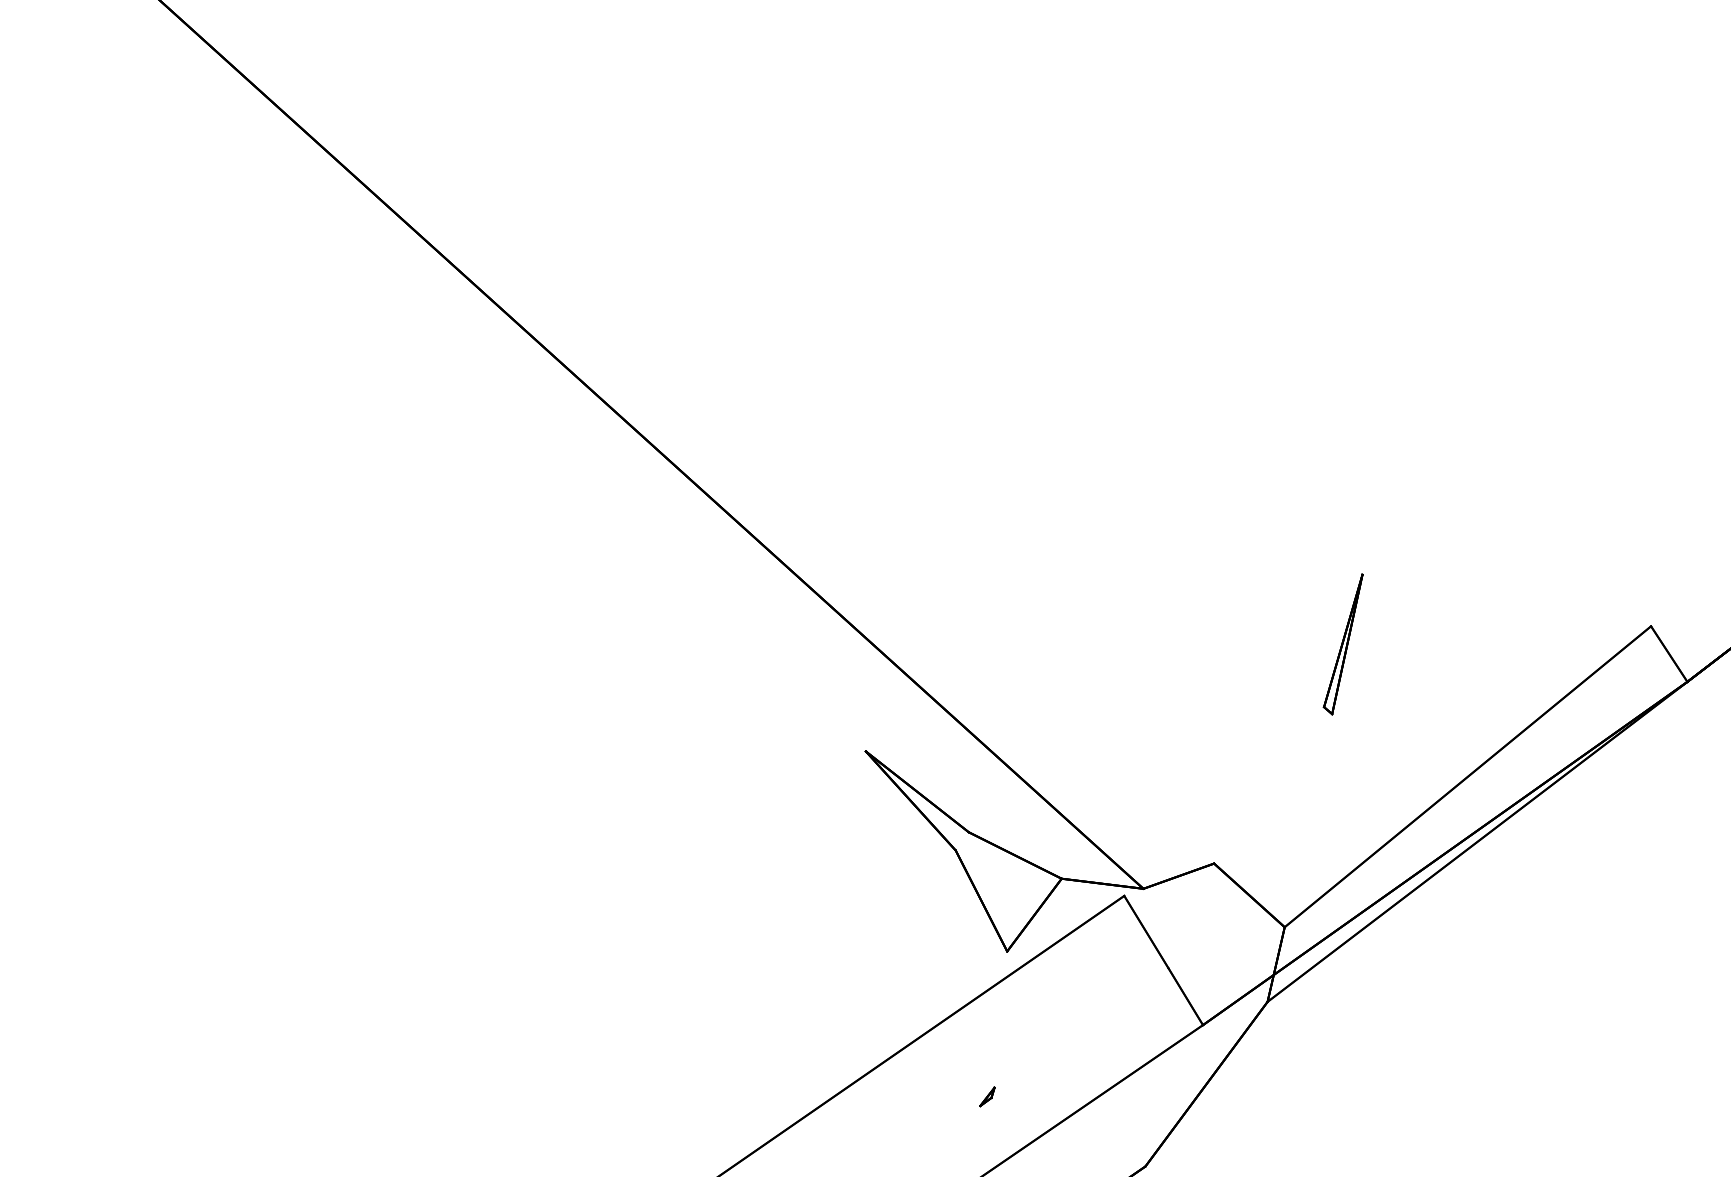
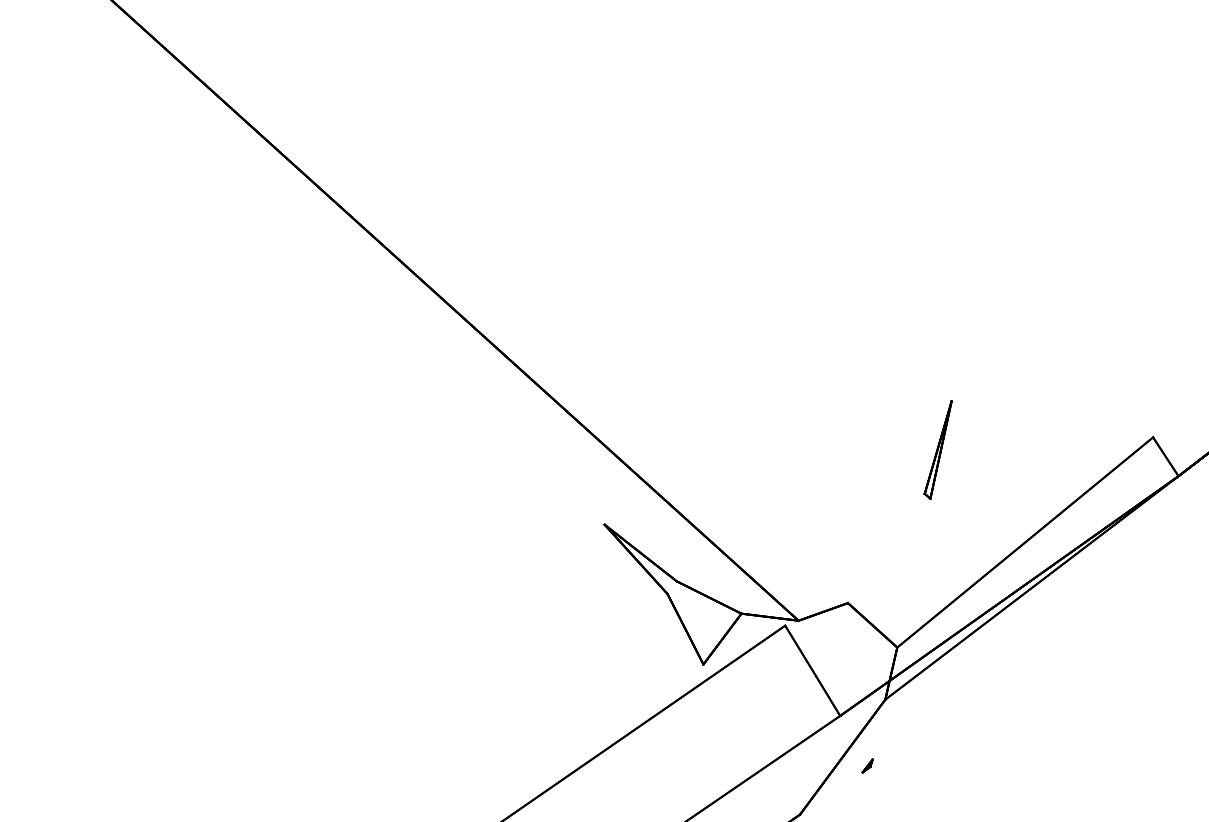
part: (987, 1096) -> (867, 765), moved

